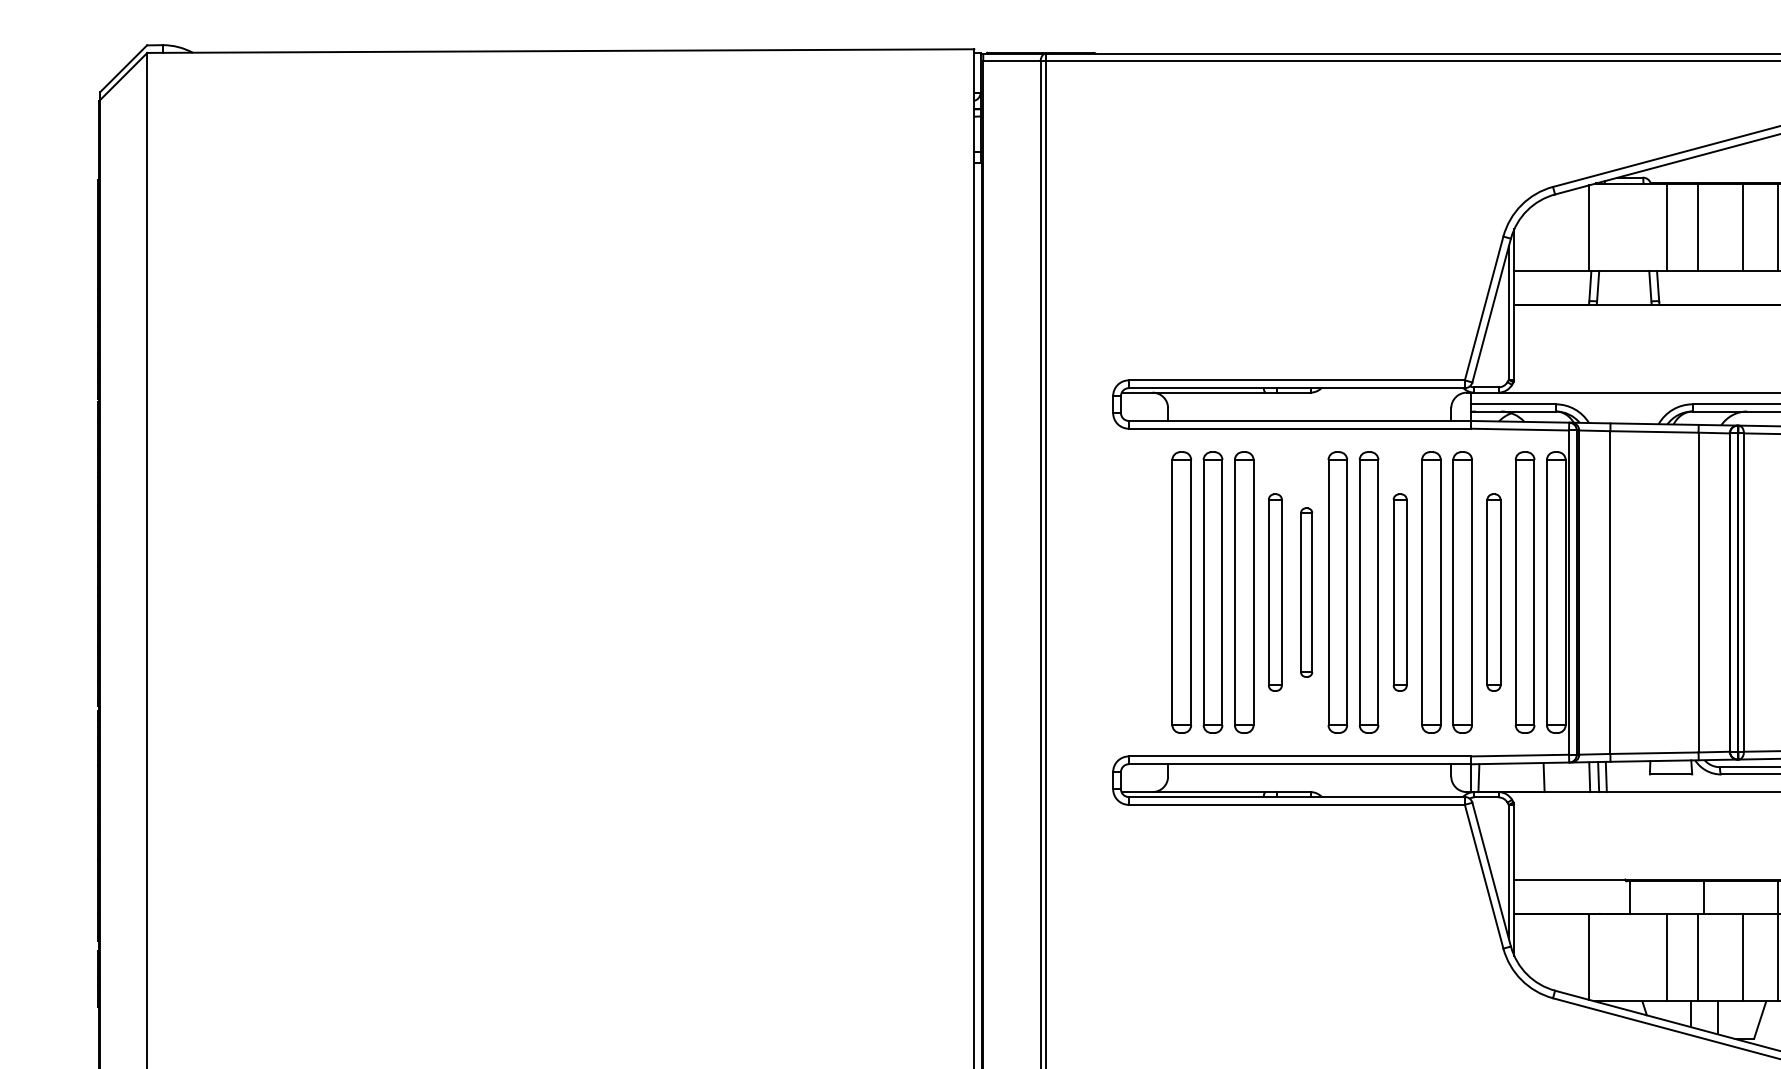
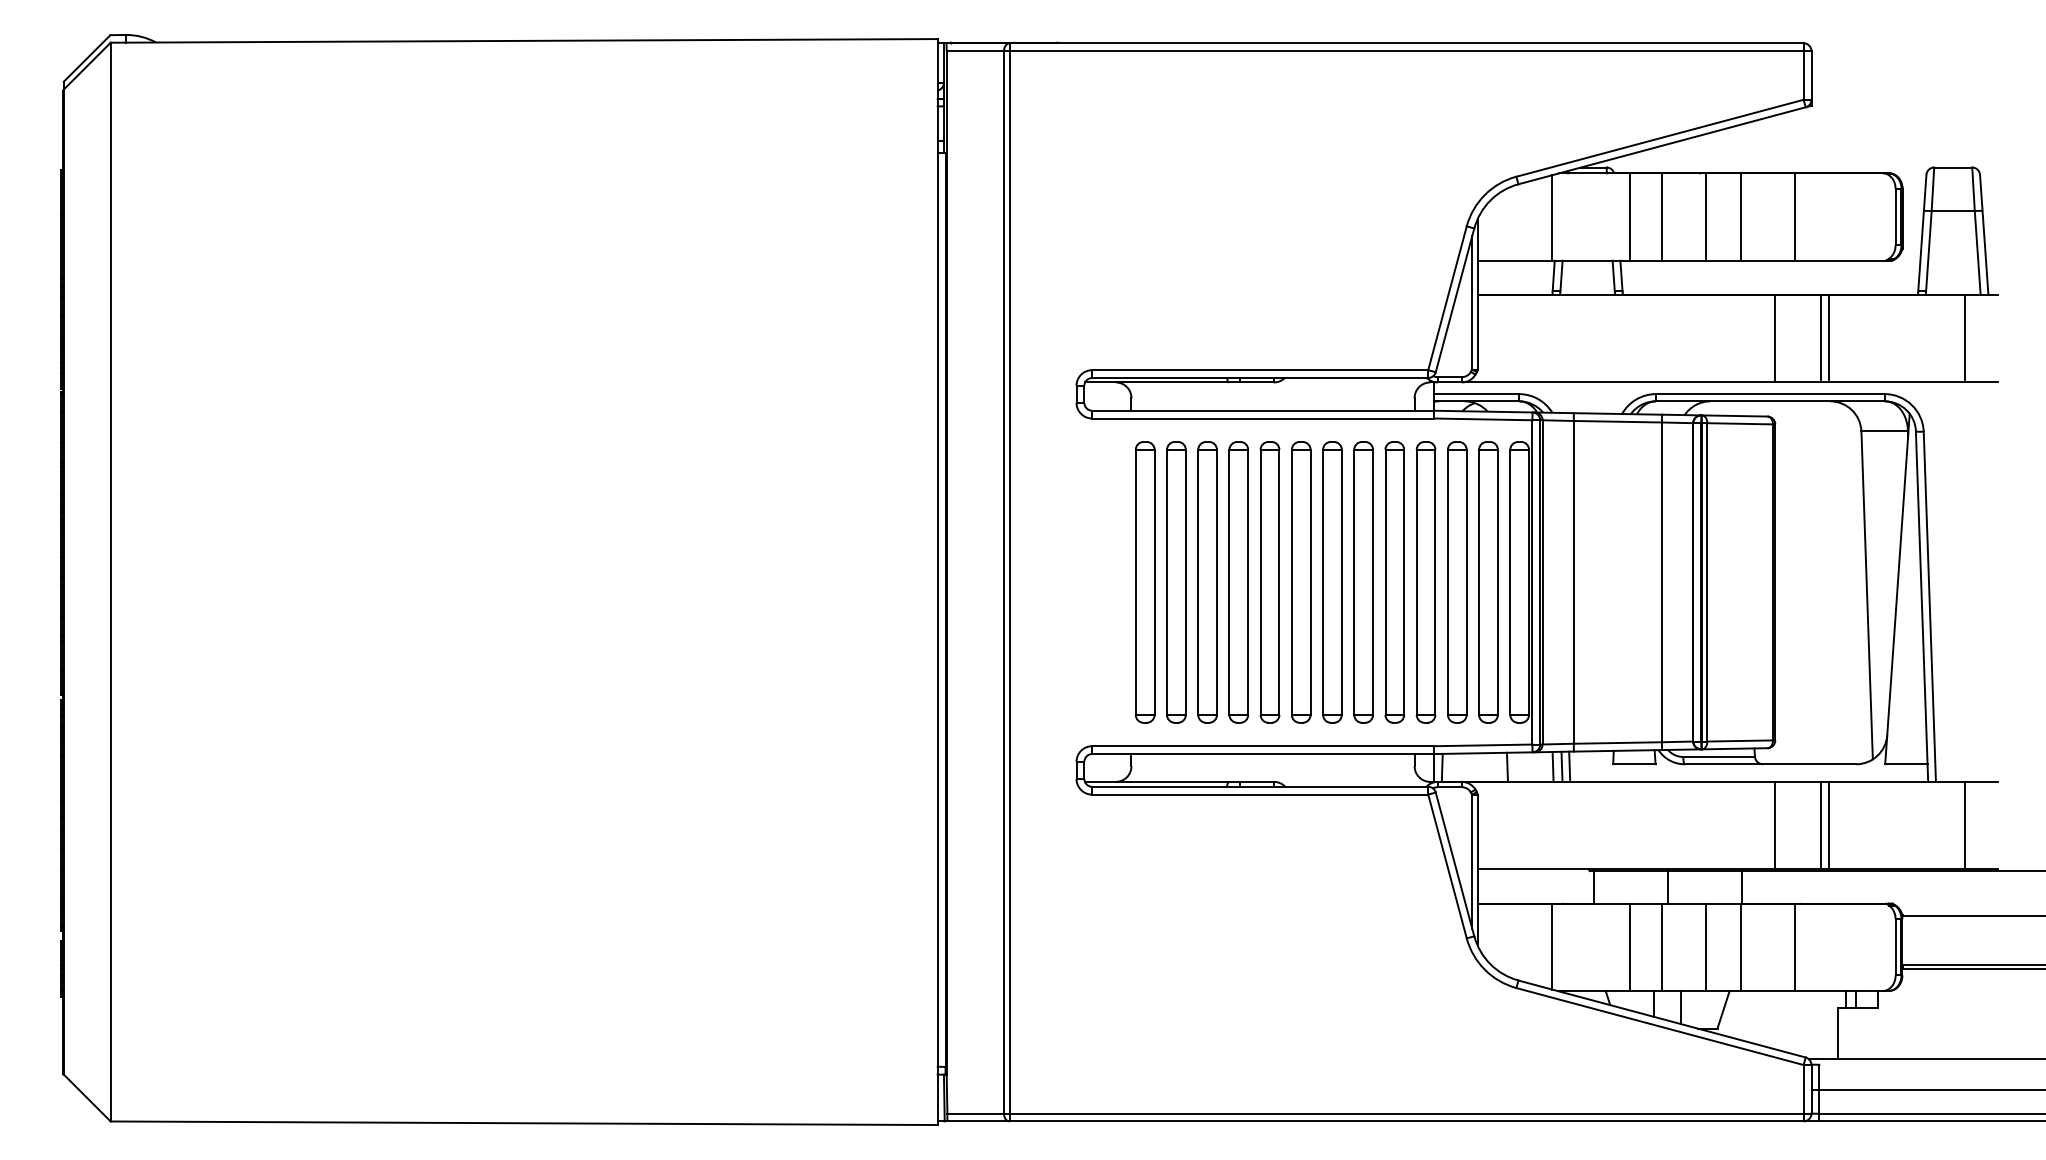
part: (1275, 592) -> (1238, 582), size x1.43
part: (1306, 592) -> (1269, 582), size x1.67
part: (1400, 592) -> (1363, 582), size x1.43
part: (1494, 592) -> (1457, 582), size x1.43

